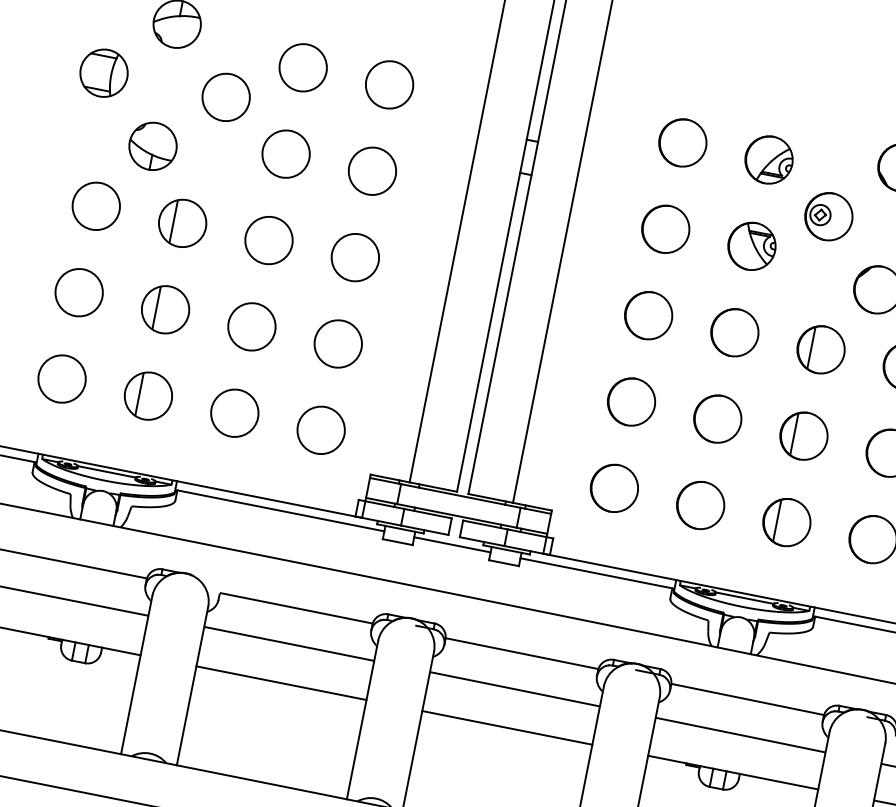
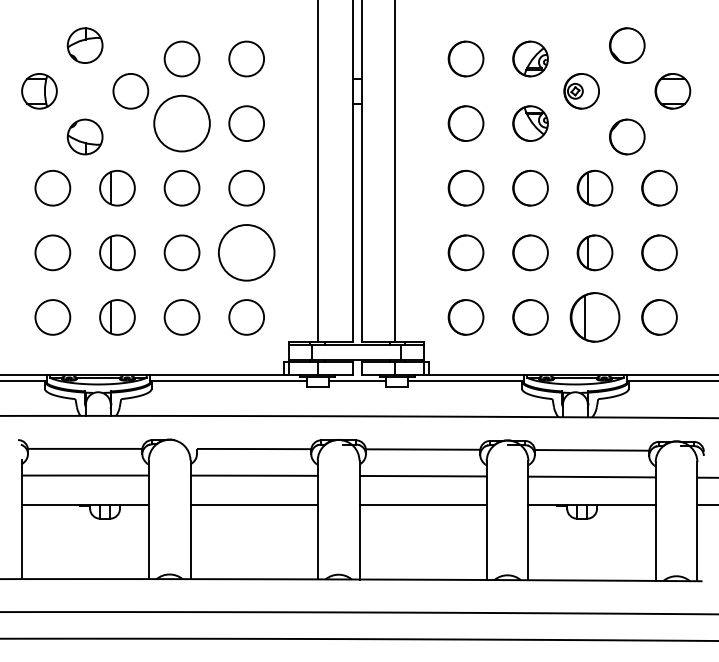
circle: (285, 153) -> (181, 123), size x1.6
circle: (338, 343) -> (246, 252), size x1.6
part: (786, 522) -> (594, 317), size x1.4

